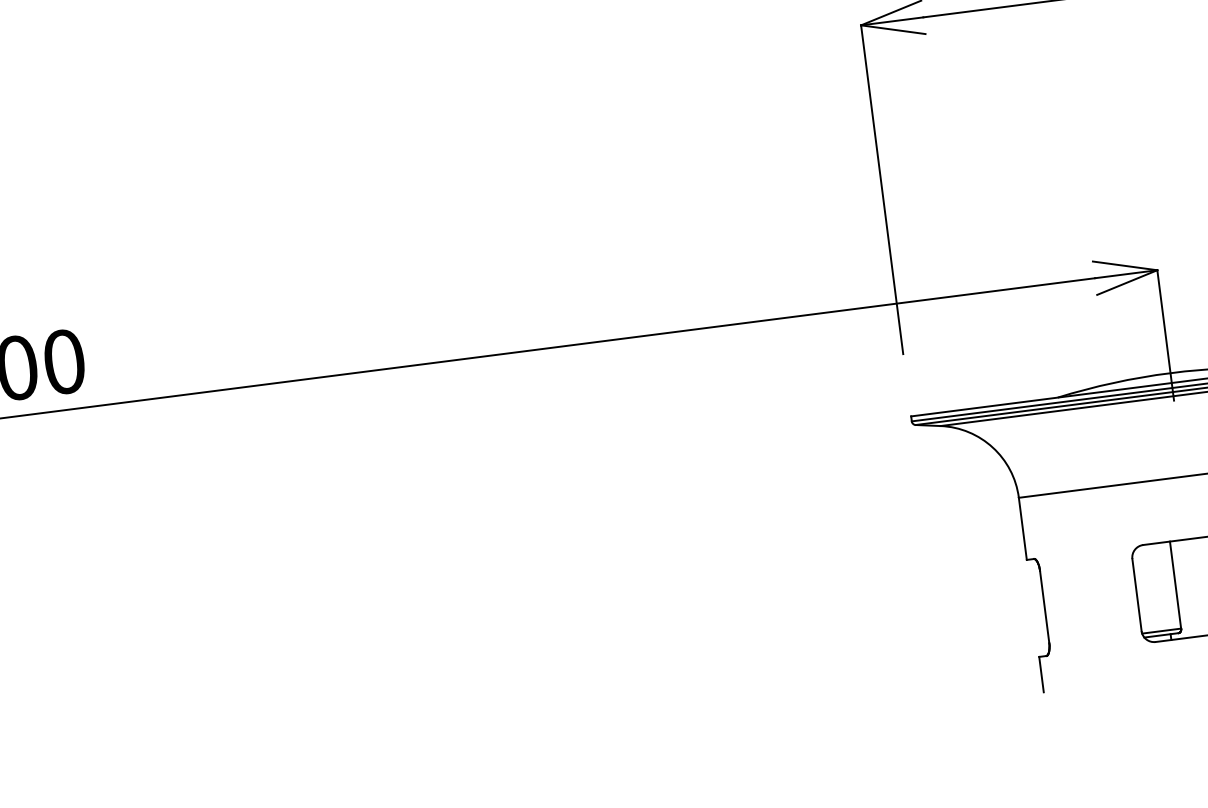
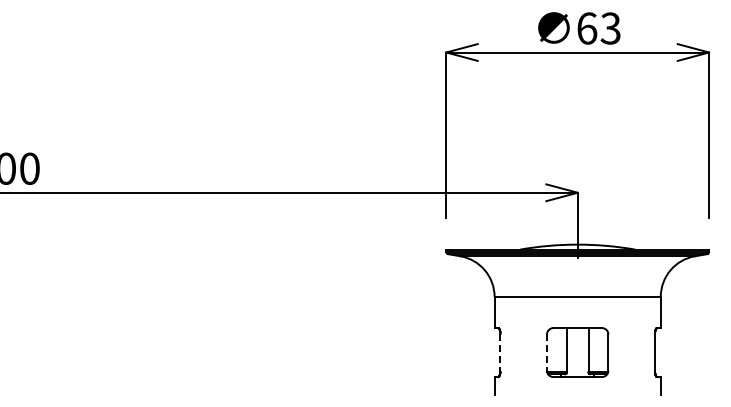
line: (1138, 596) -> (547, 353), solid -> dashed
line: (1044, 608) -> (500, 353), solid -> dashed

